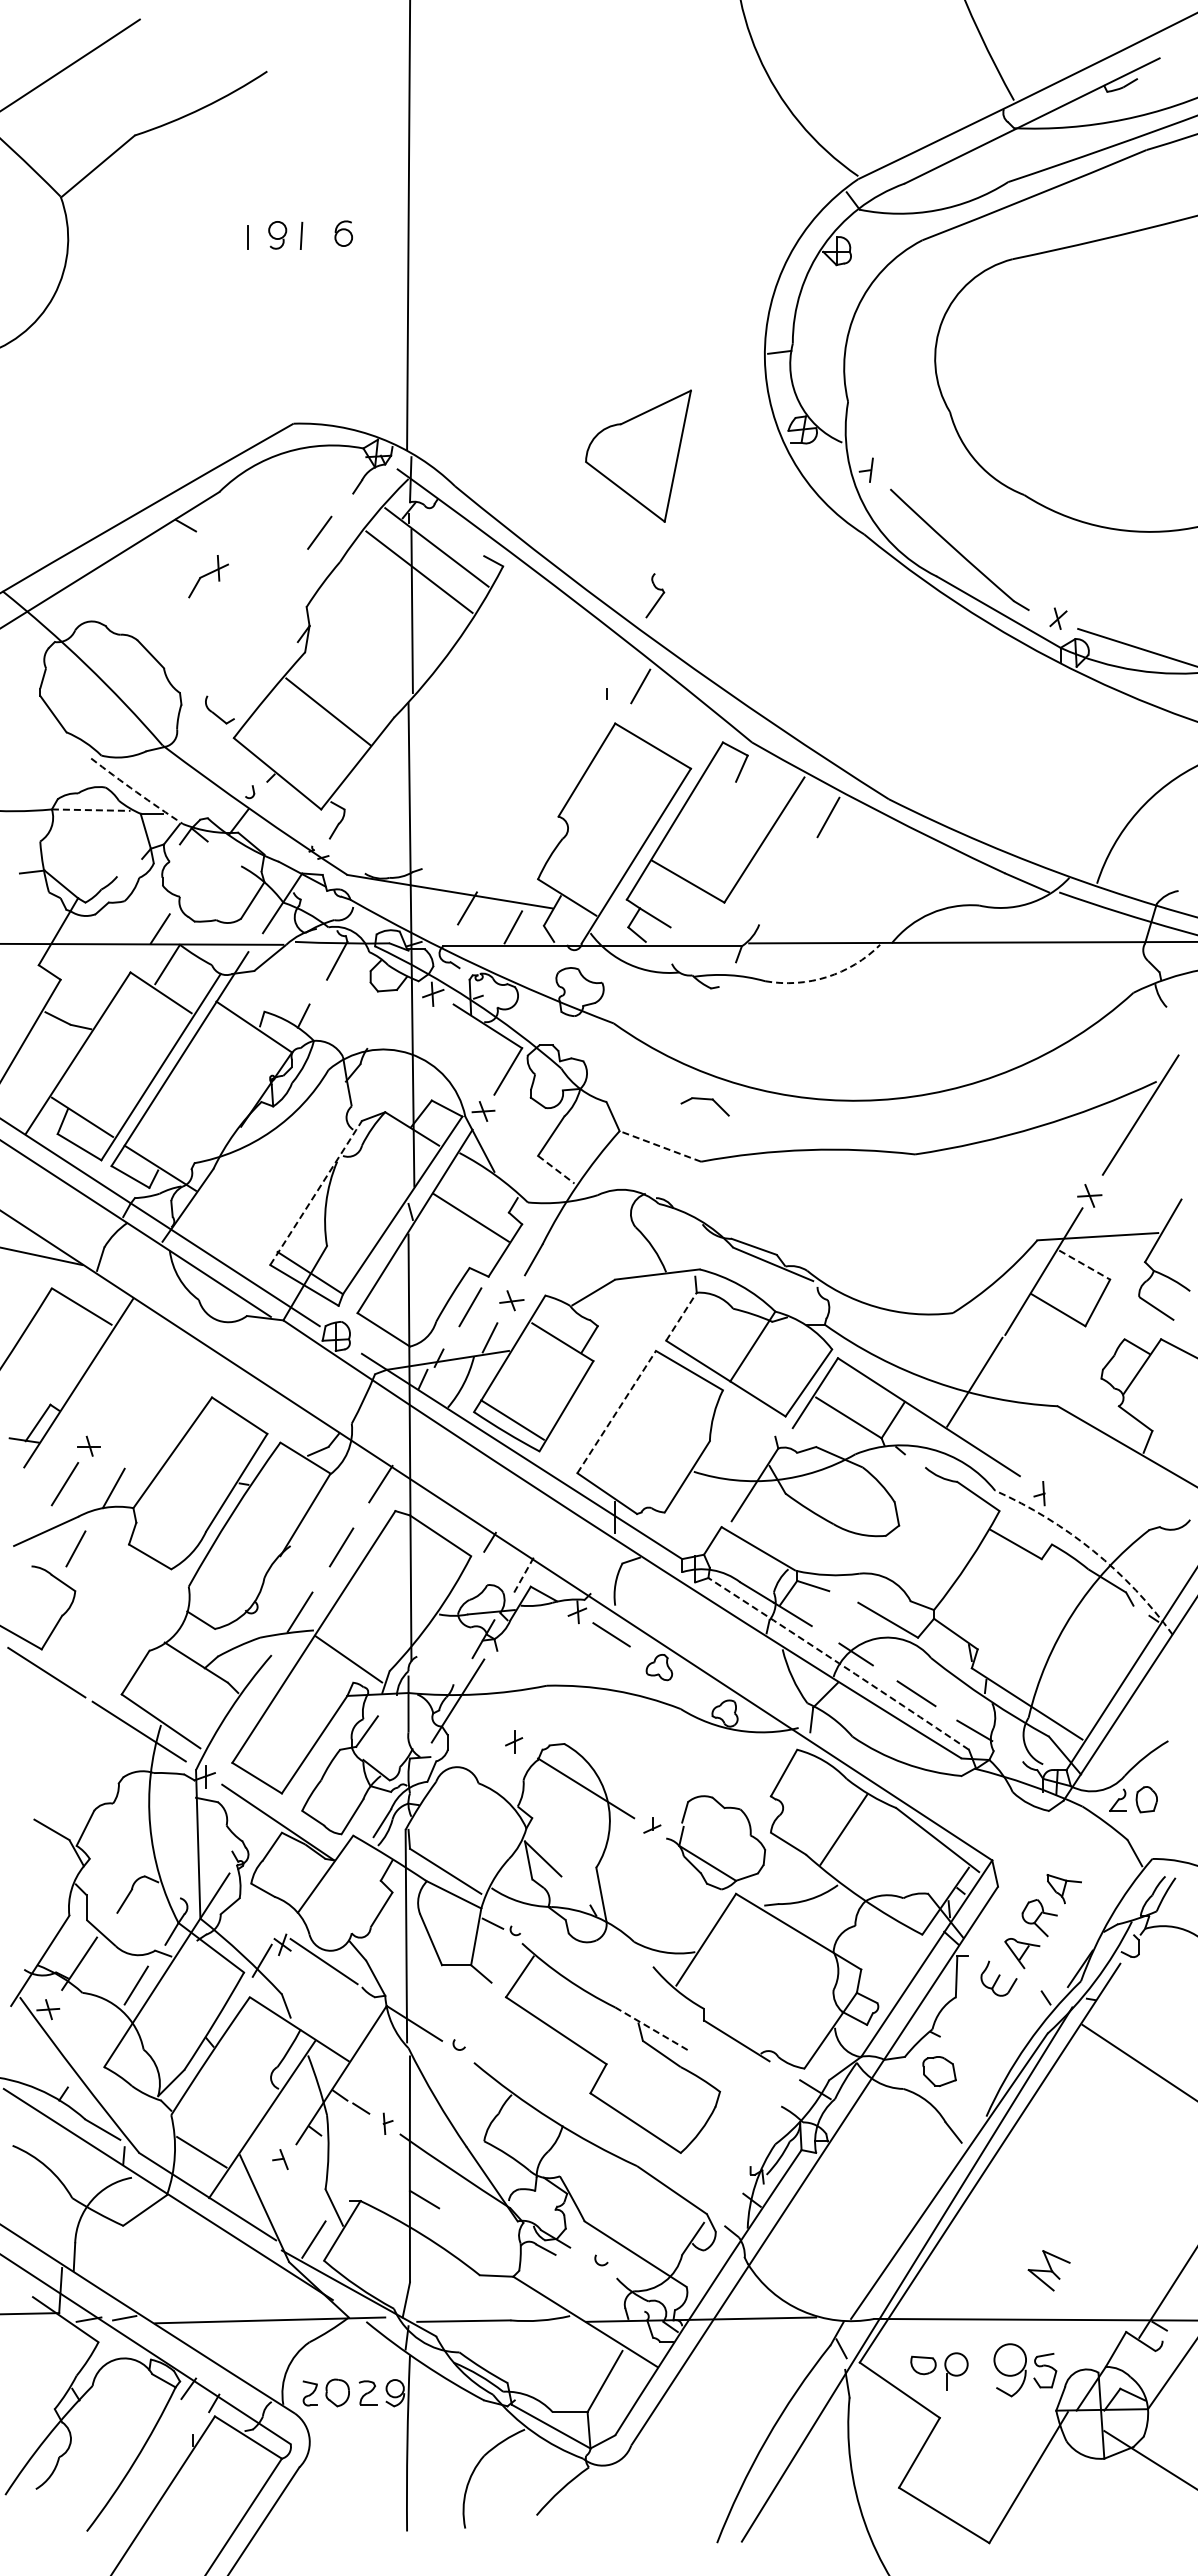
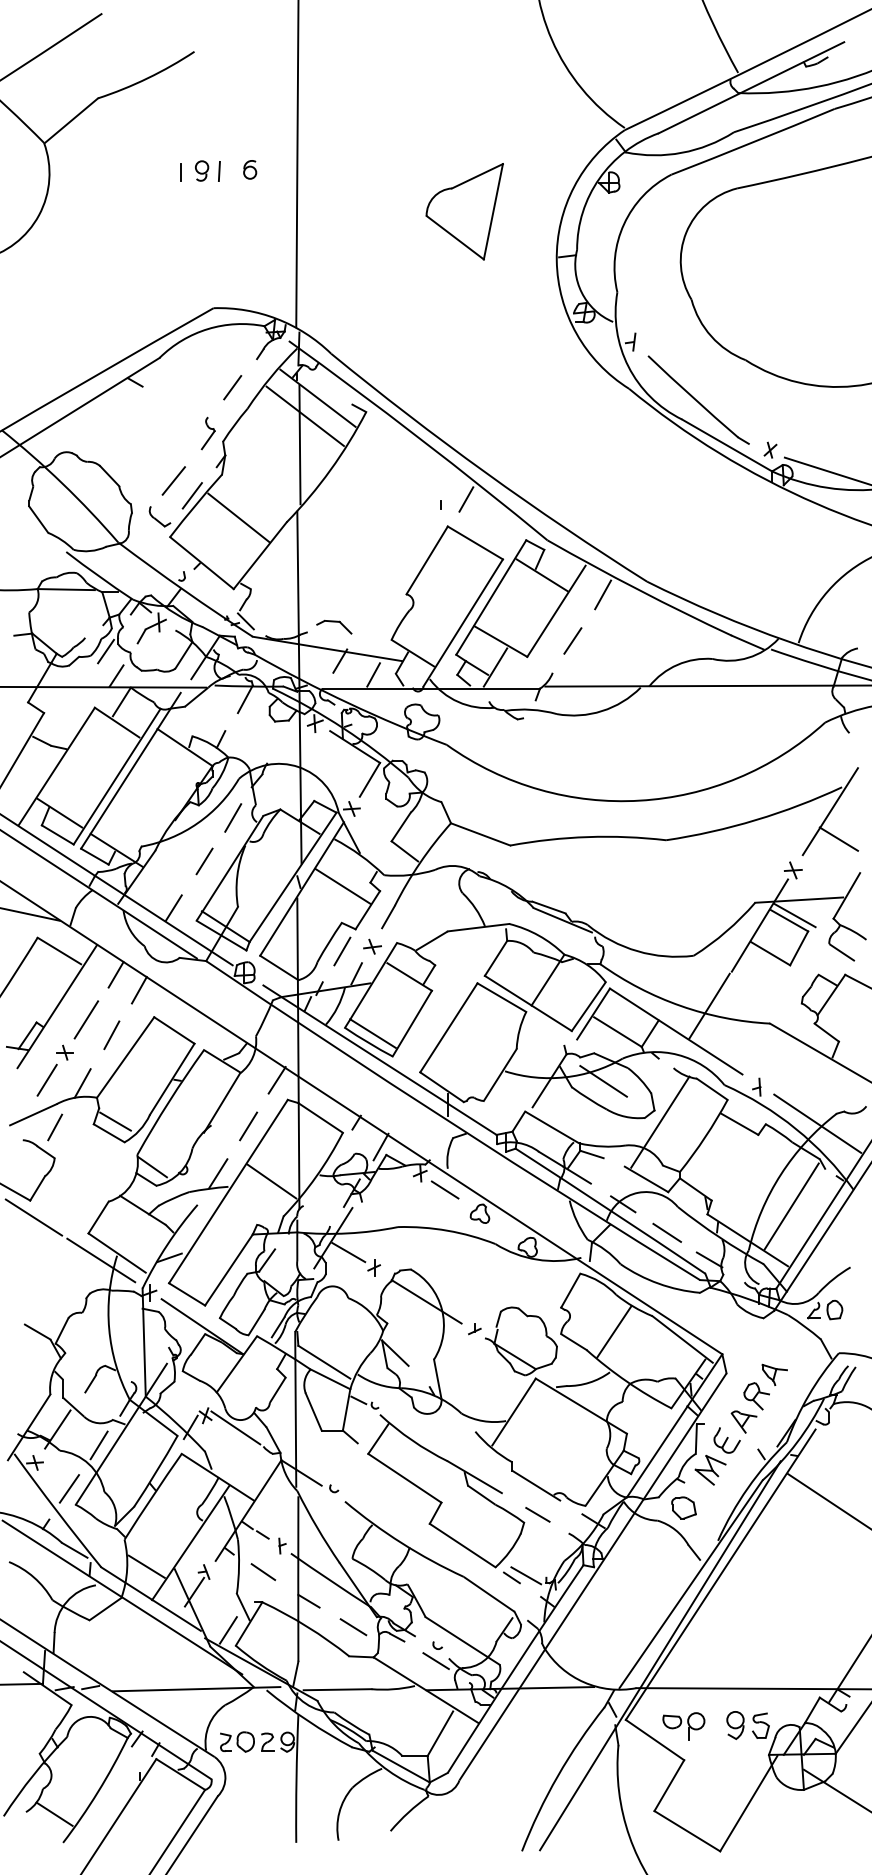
part: (638, 455) -> (464, 211), moved
part: (208, 576) -> (151, 628), moved
part: (655, 595) -> (208, 433), moved
line: (238, 660) -> (173, 480), added
line: (264, 680) -> (192, 495), added
line: (744, 790) -> (541, 575), added
arc: (136, 792) -> (99, 576), dashed -> solid
line: (91, 810) -> (66, 589), dashed -> solid
line: (337, 853) -> (245, 621), added
line: (786, 880) -> (572, 640), added
line: (145, 895) -> (105, 651), added
line: (680, 916) -> (495, 667), added
arc: (827, 977) -> (602, 711), dashed -> solid
part: (707, 1100) -> (335, 622), moved
line: (320, 1123) -> (233, 817), added
line: (660, 1146) -> (480, 834), dashed -> solid
line: (1152, 1152) -> (839, 838), added
line: (556, 1169) -> (405, 851), dashed -> solid
line: (281, 1183) -> (204, 861), added
arc: (316, 1193) -> (230, 868), dashed -> solid
line: (238, 1247) -> (173, 908), added
line: (1091, 1257) -> (794, 915), added
line: (1085, 1265) -> (790, 921), dashed -> solid
line: (681, 1316) -> (496, 958), dashed -> solid
line: (159, 1338) -> (116, 974), added
line: (191, 1360) -> (139, 990), added
line: (118, 1400) -> (86, 1019), added
line: (616, 1412) -> (448, 1028), dashed -> solid
line: (153, 1422) -> (111, 1035), added
line: (829, 1485) -> (603, 1081), added
line: (158, 1540) -> (115, 1121), added
line: (907, 1541) -> (660, 1122), added
line: (1122, 1543) -> (817, 1123), added
arc: (1093, 1551) -> (796, 1129), dashed -> solid
line: (523, 1575) -> (381, 1146), dashed -> solid
line: (209, 1603) -> (152, 1167), added
line: (1087, 1657) -> (791, 1206), added
line: (348, 1658) -> (271, 1181), moved
arc: (839, 1663) -> (611, 1210), dashed -> solid
line: (478, 1720) -> (348, 1252), added
line: (232, 1727) -> (169, 1257), added
line: (652, 2029) -> (474, 1477), dashed -> solid
line: (95, 2045) -> (69, 1489), added
line: (738, 2080) -> (537, 1514), added
line: (361, 2159) -> (263, 1572), added
line: (722, 2164) -> (525, 1575), added
line: (703, 2167) -> (512, 1577), added
line: (267, 2186) -> (194, 1591), added
line: (485, 2235) -> (353, 1627), added
part: (1048, 2270) -> (710, 1470), moved
line: (598, 2281) -> (435, 1660), added
part: (1010, 2369) -> (735, 1724), size x0.71
line: (74, 2492) -> (54, 1814), added

